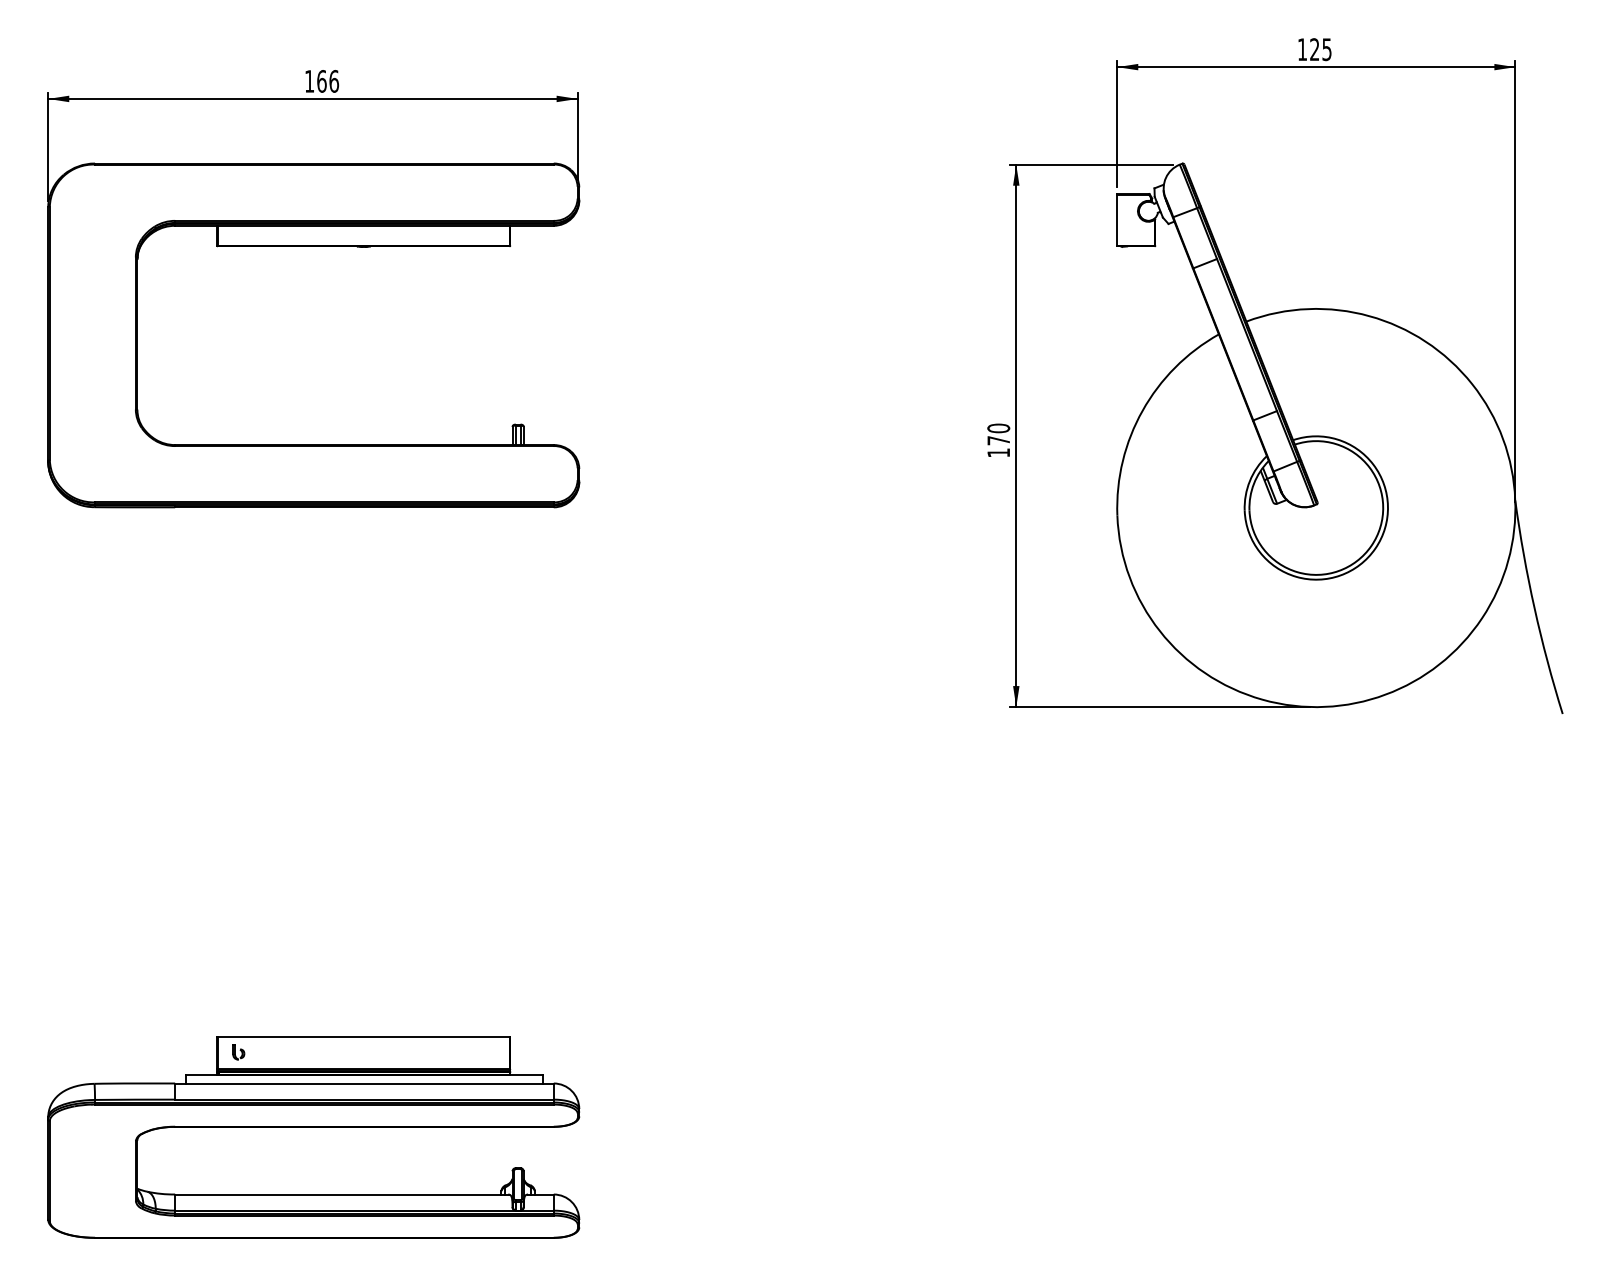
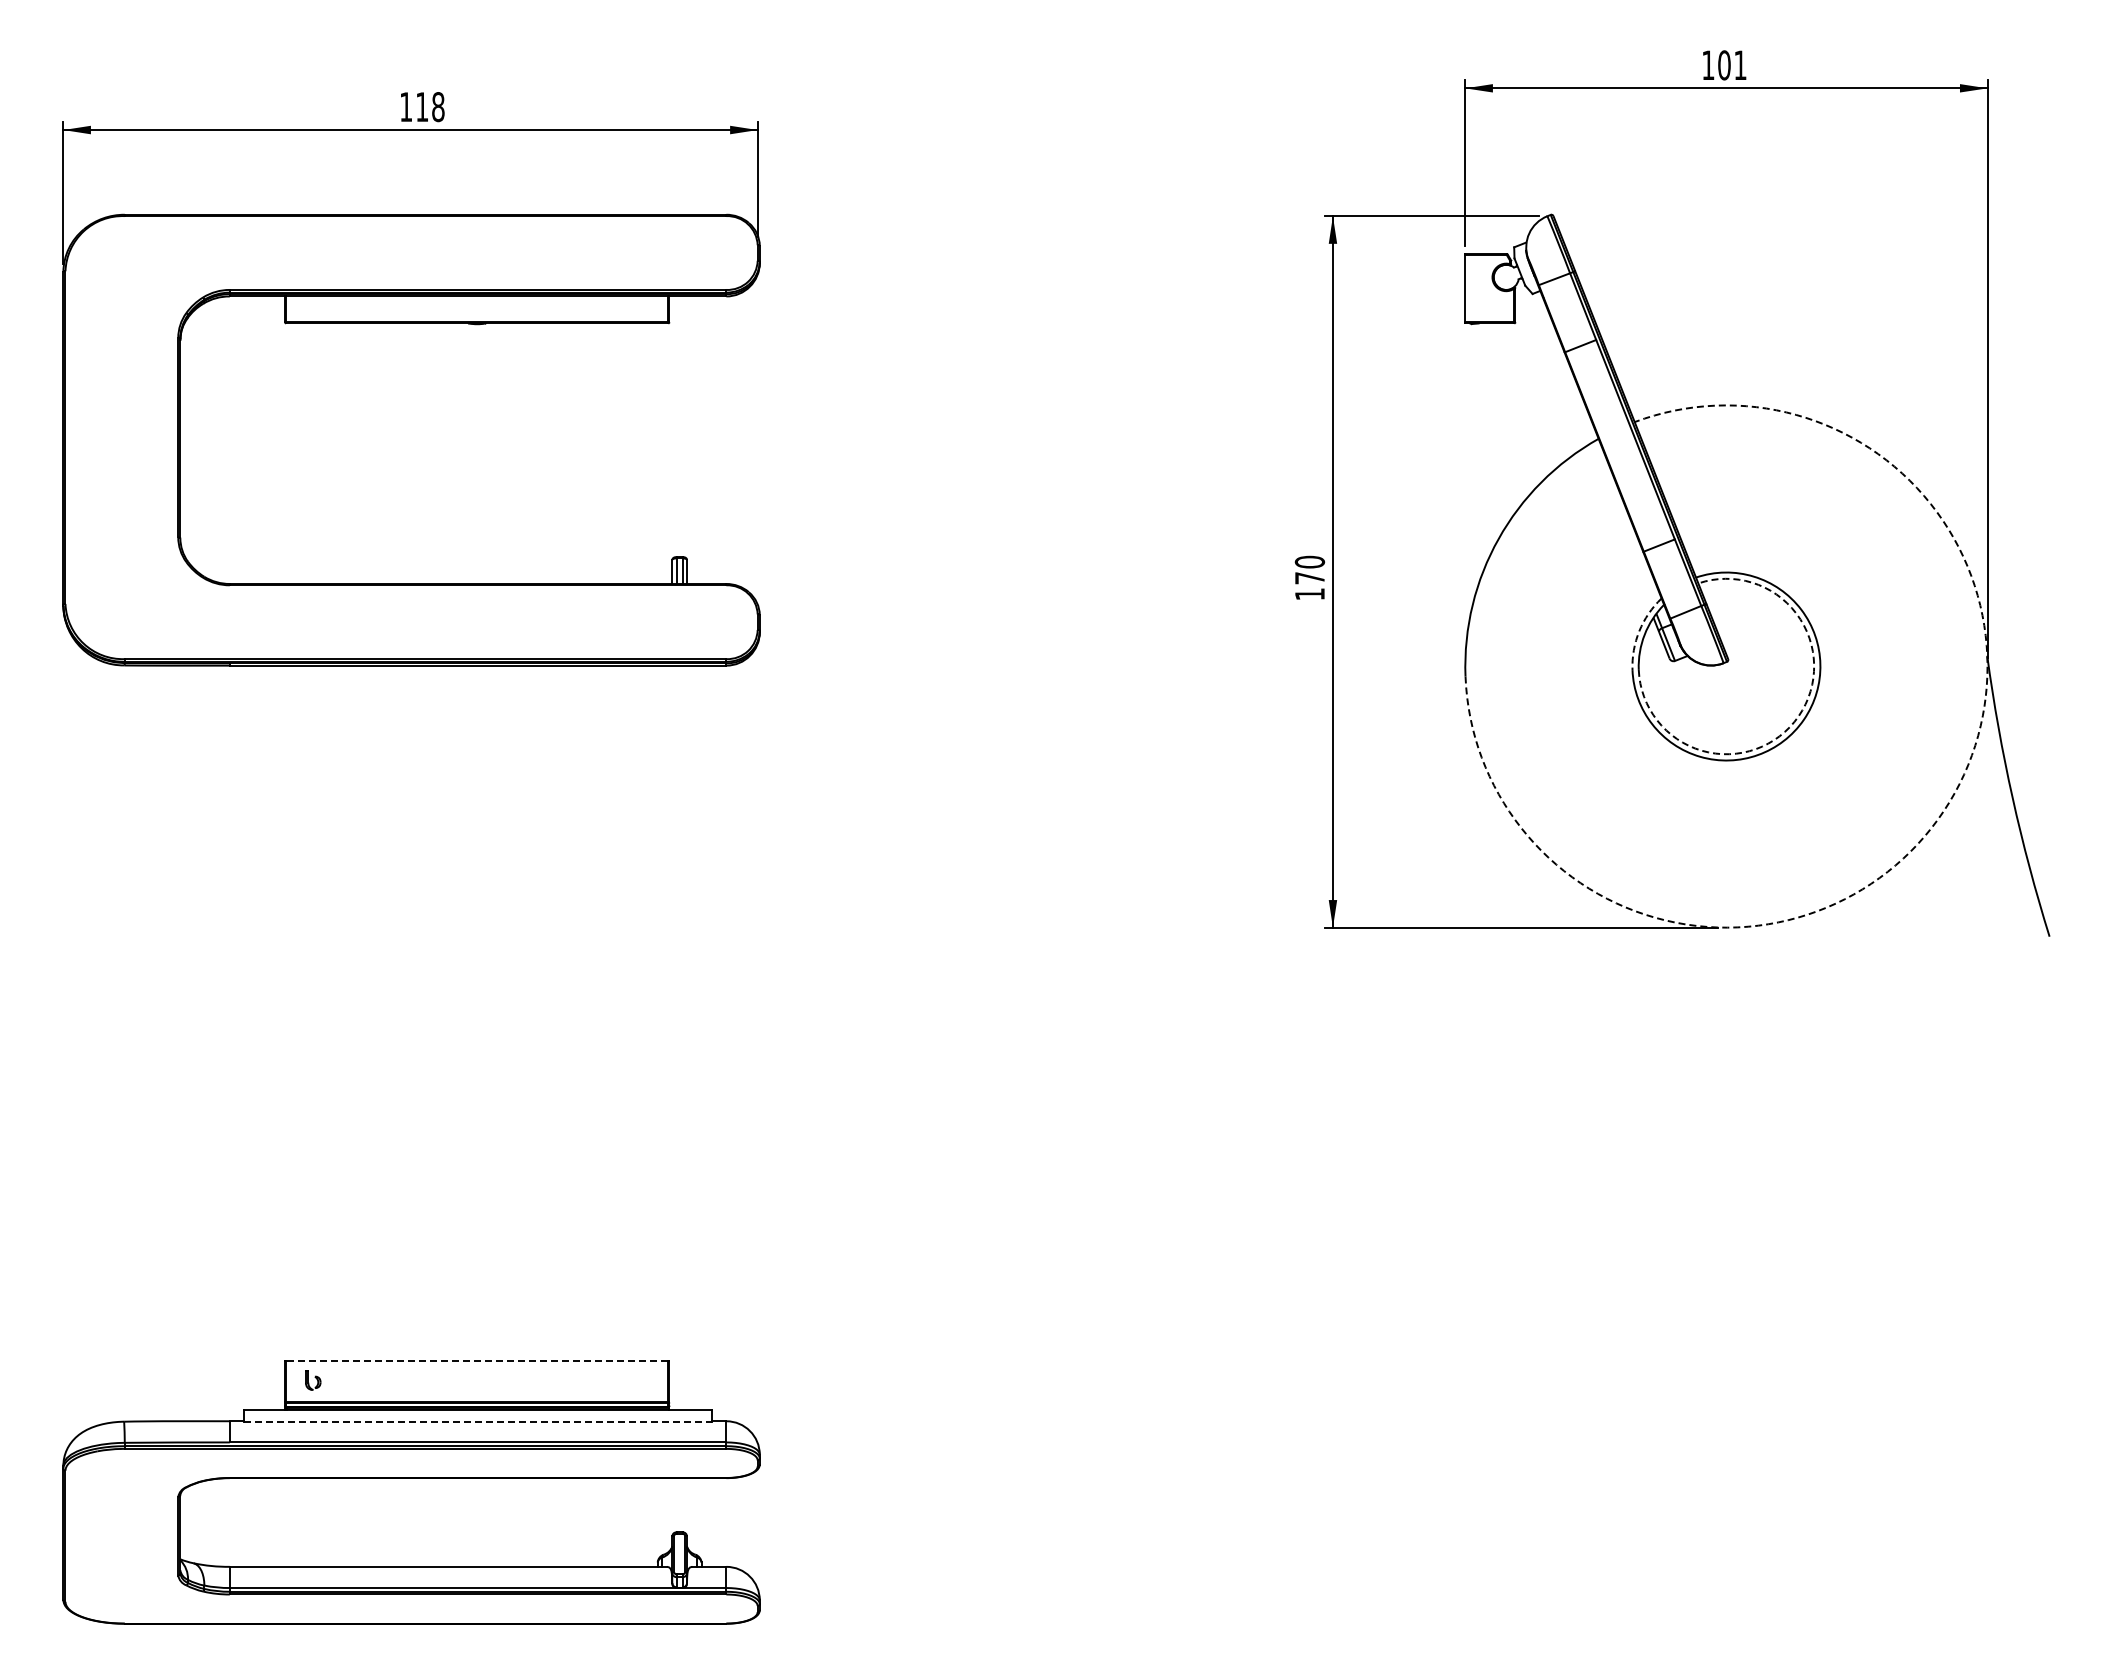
text: (1320, 49) -> (1732, 65), 125 -> 101
text: (328, 81) -> (430, 107), 166 -> 118
arc: (1250, 481) -> (1639, 631), solid -> dashed
arc: (1371, 546) -> (1798, 716), solid -> dashed
arc: (1481, 618) -> (1943, 811), solid -> dashed
line: (363, 1037) -> (476, 1360), solid -> dashed
line: (364, 1083) -> (478, 1421), solid -> dashed

